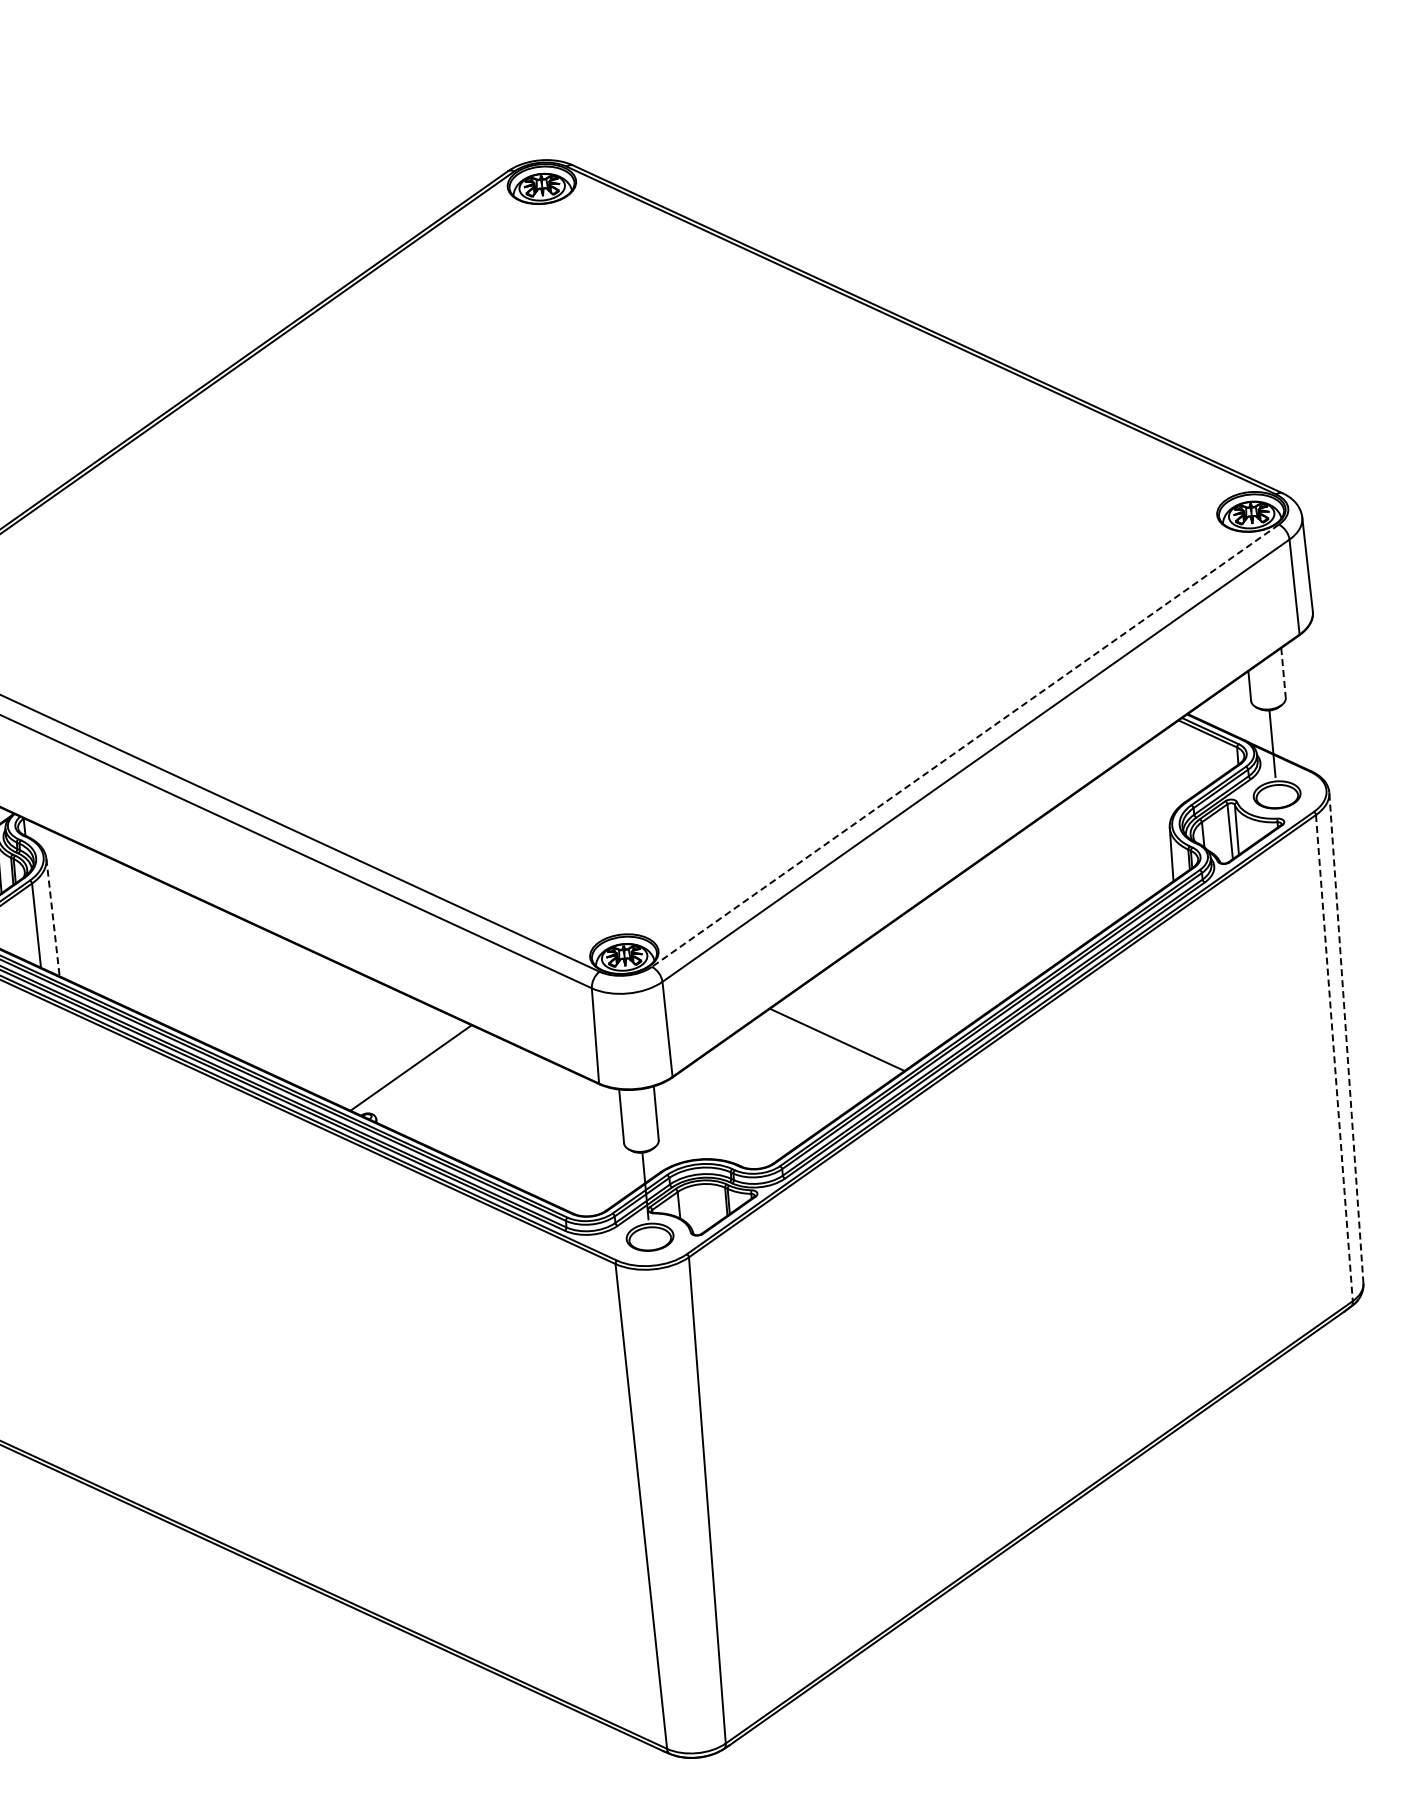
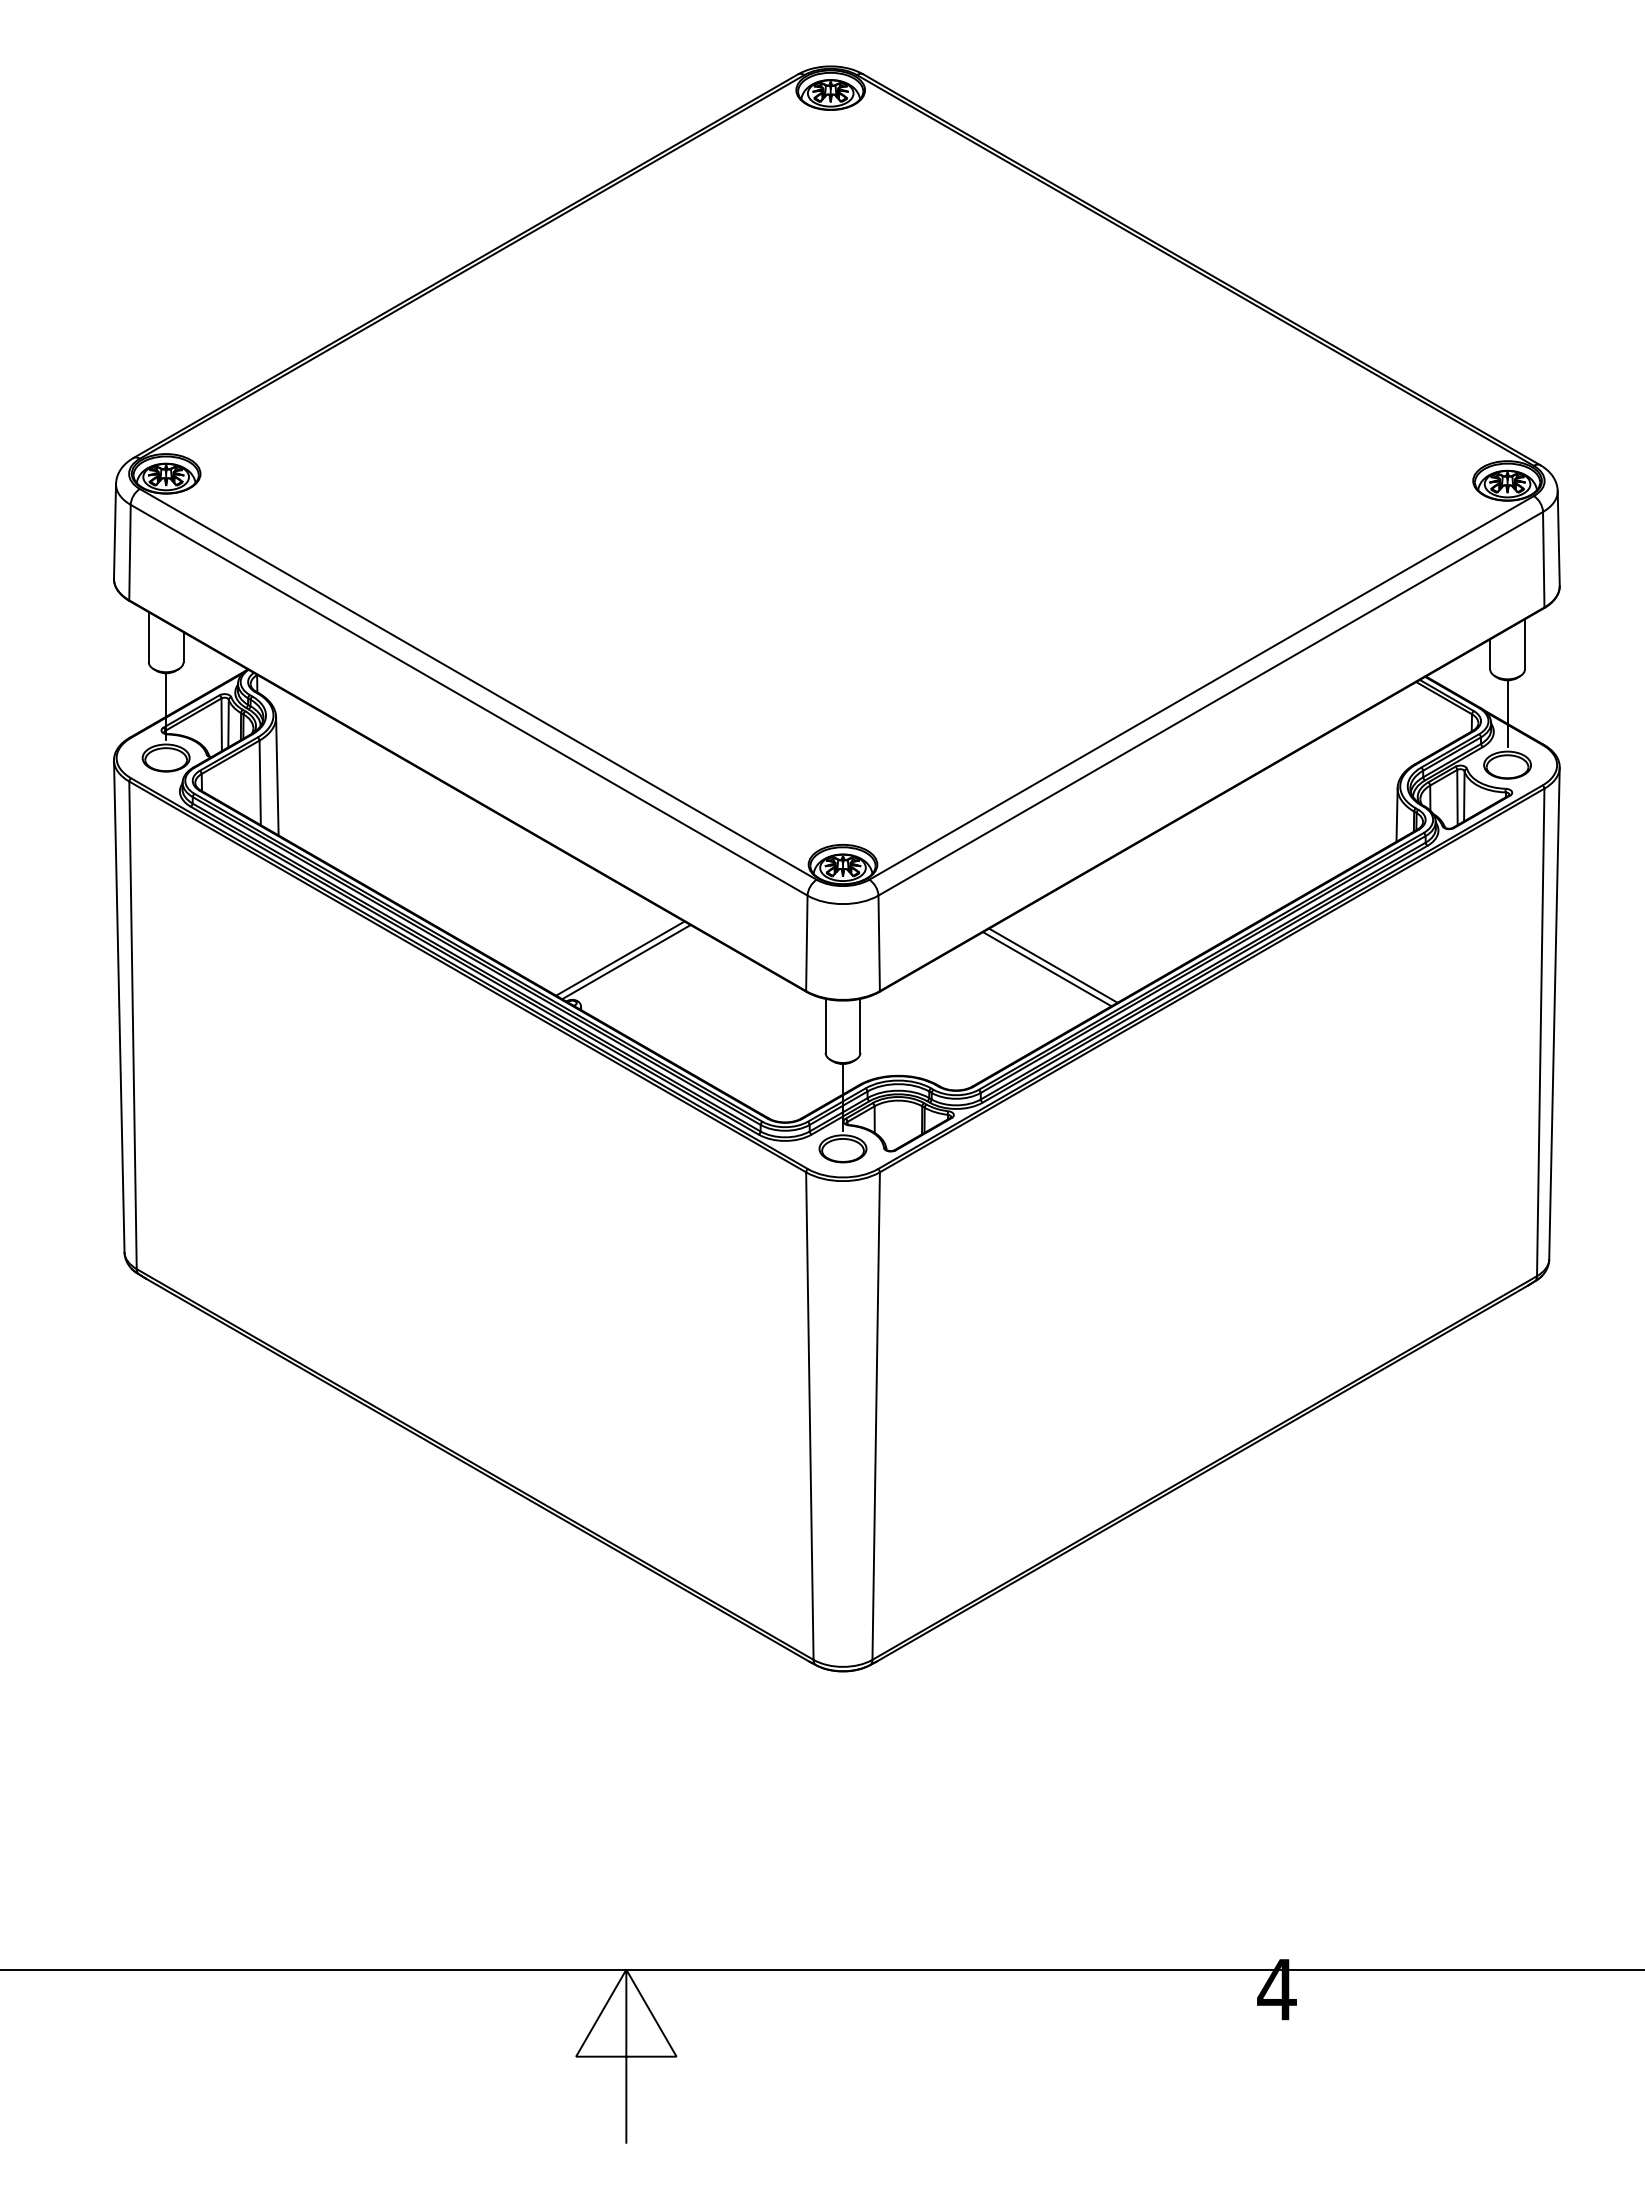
line: (1283, 673) -> (1524, 644), dashed -> solid
line: (965, 745) -> (1201, 687), dashed -> solid
line: (53, 917) -> (277, 776), dashed -> solid
line: (843, 1035) -> (1053, 965), added
line: (1346, 1038) -> (1554, 1013), dashed -> solid
line: (1334, 1058) -> (1540, 1032), dashed -> solid
line: (417, 1071) -> (626, 962), added

